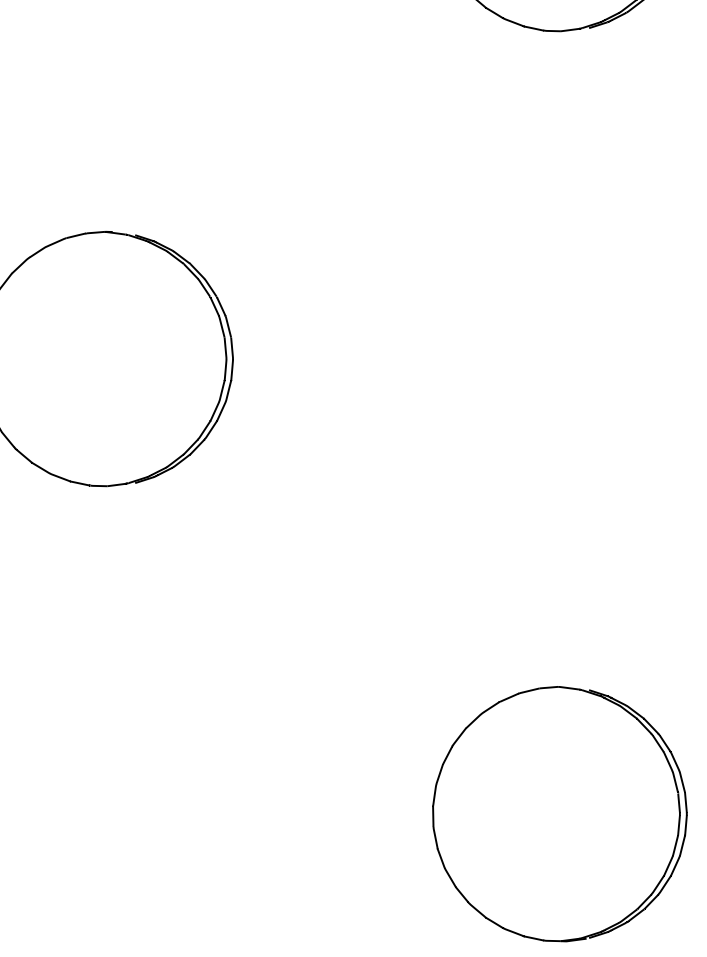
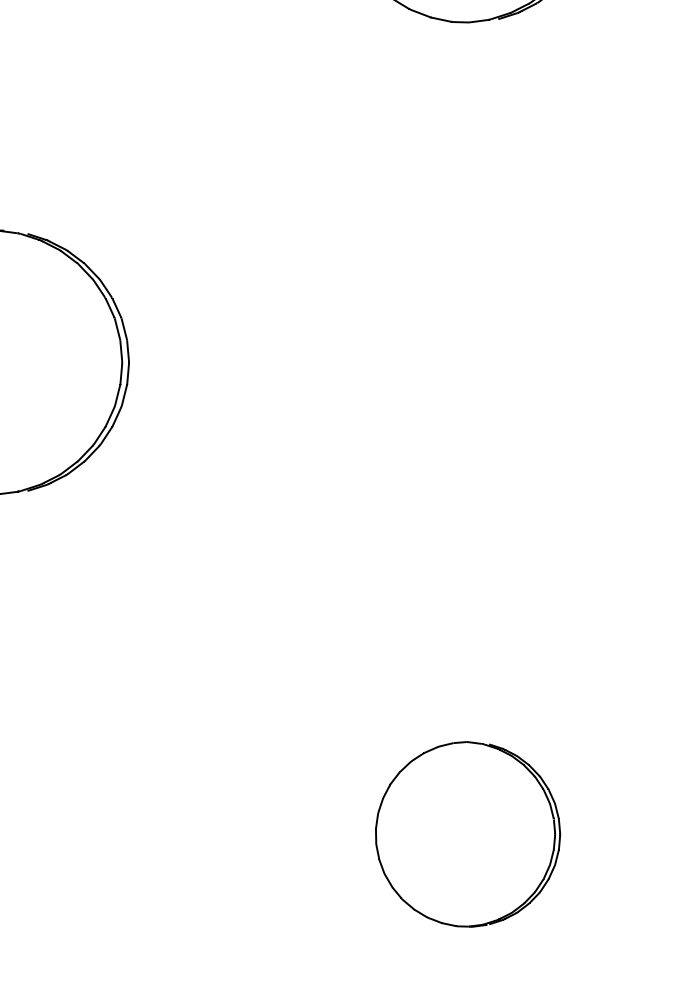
part: (559, 814) -> (467, 834), size x0.7

